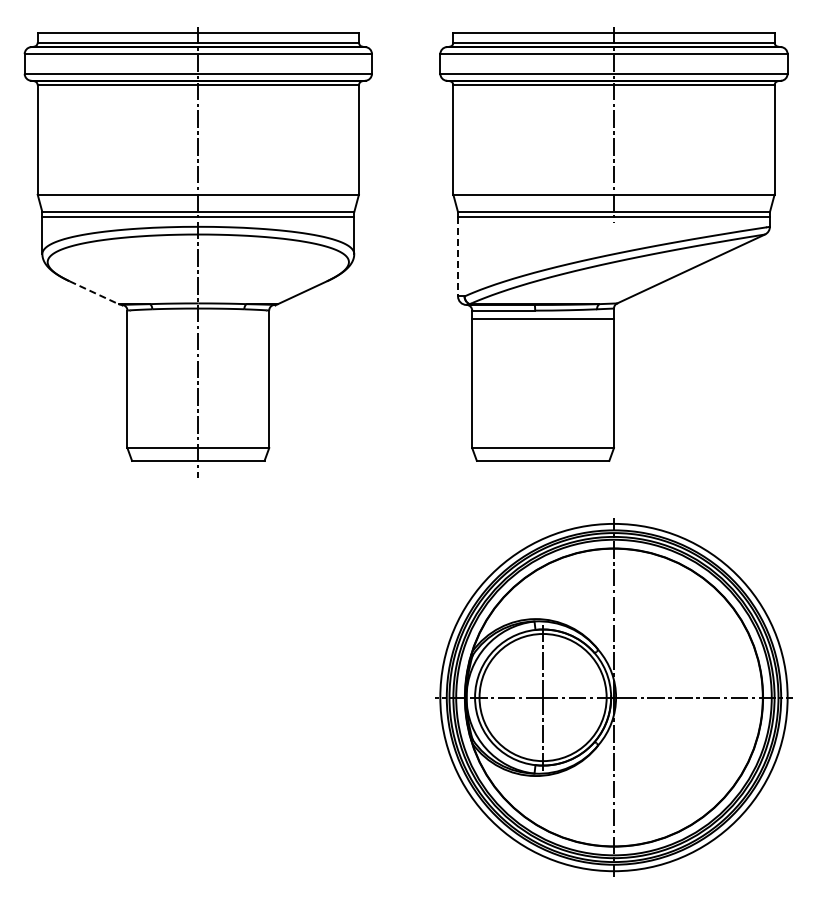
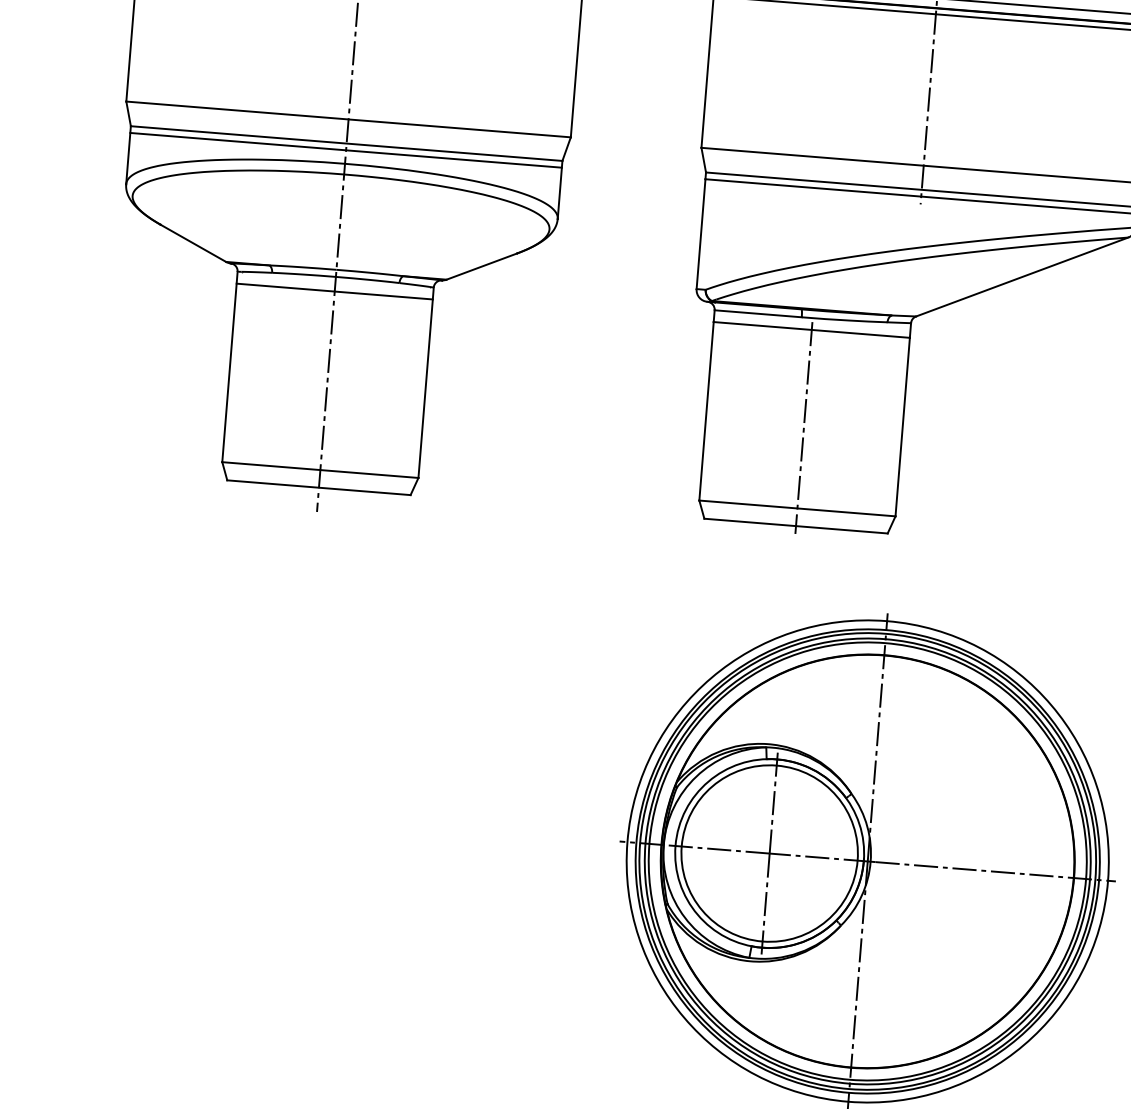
line: (458, 256) -> (701, 233), dashed -> solid
line: (94, 292) -> (194, 243), dashed -> solid
line: (198, 319) -> (334, 292), added
line: (543, 389) -> (804, 427), added

